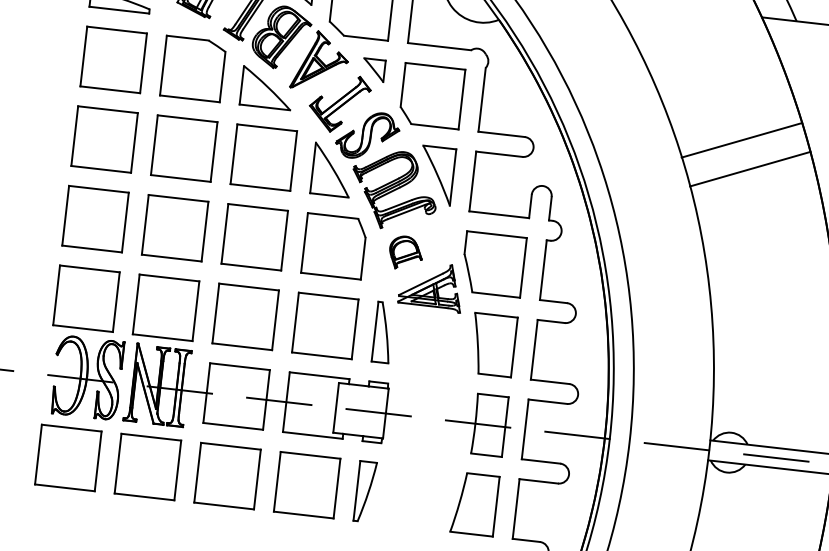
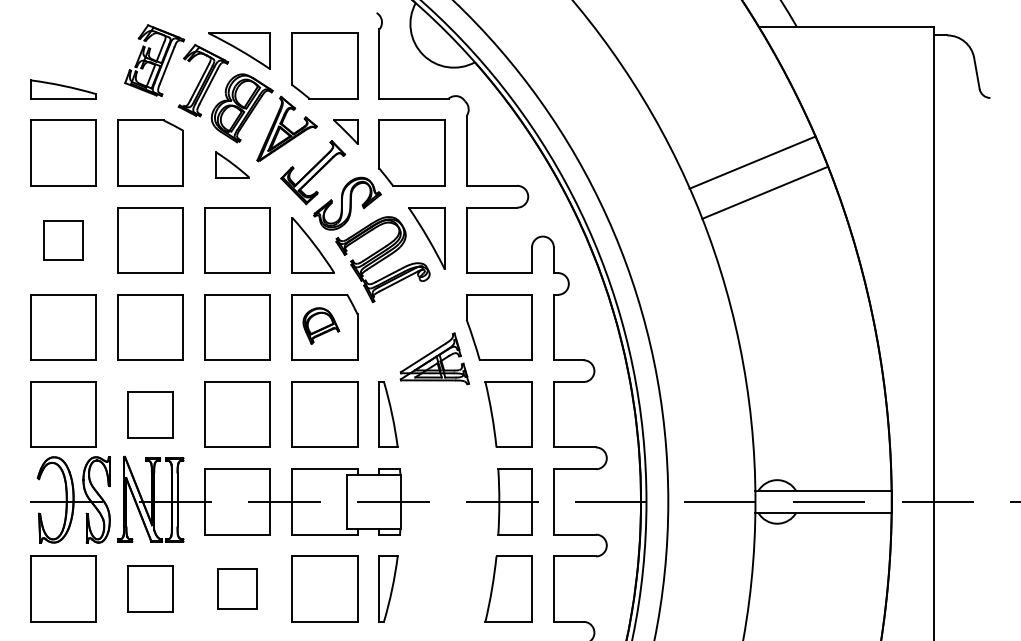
part: (266, 87) -> (232, 164), size x0.6
part: (104, 139) -> (63, 240), size x0.6
part: (406, 252) -> (321, 325), moved
part: (166, 307) -> (150, 414), size x0.7
part: (147, 466) -> (150, 588), size x0.7
part: (227, 475) -> (237, 588), size x0.6

